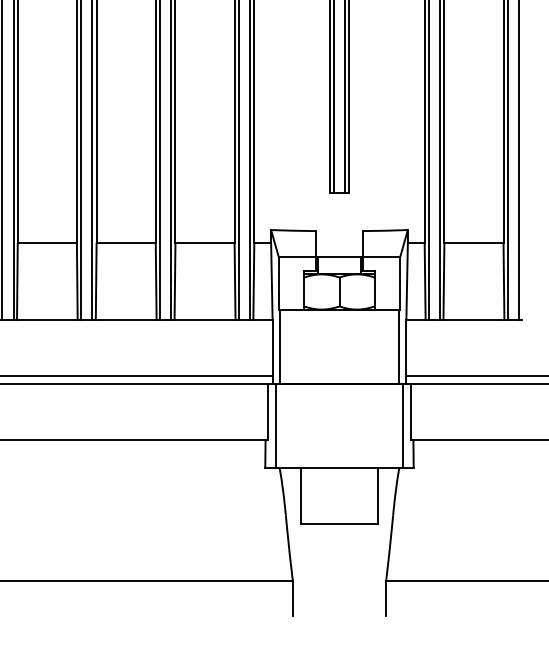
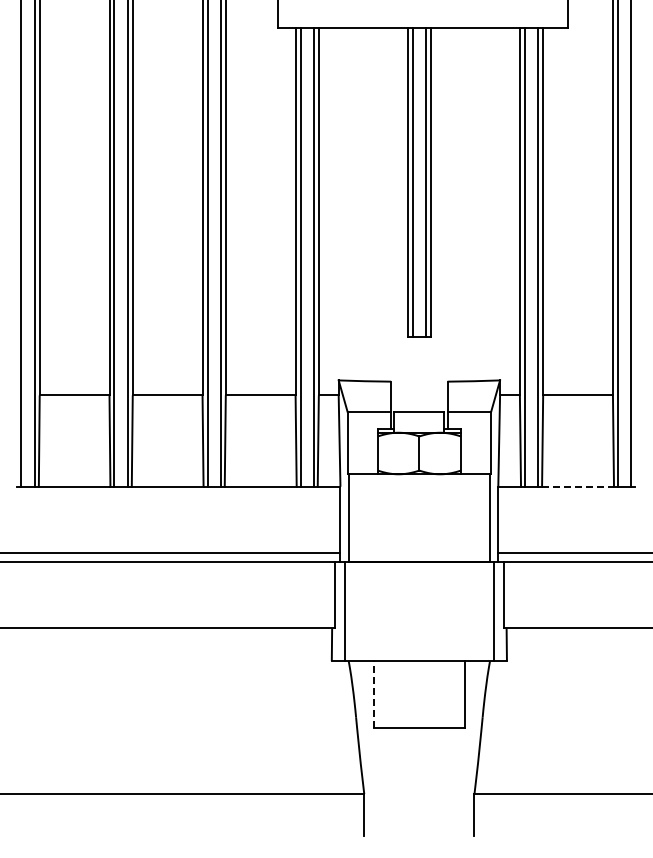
line: (474, 319) -> (578, 486), solid -> dashed
line: (300, 495) -> (373, 693), solid -> dashed

